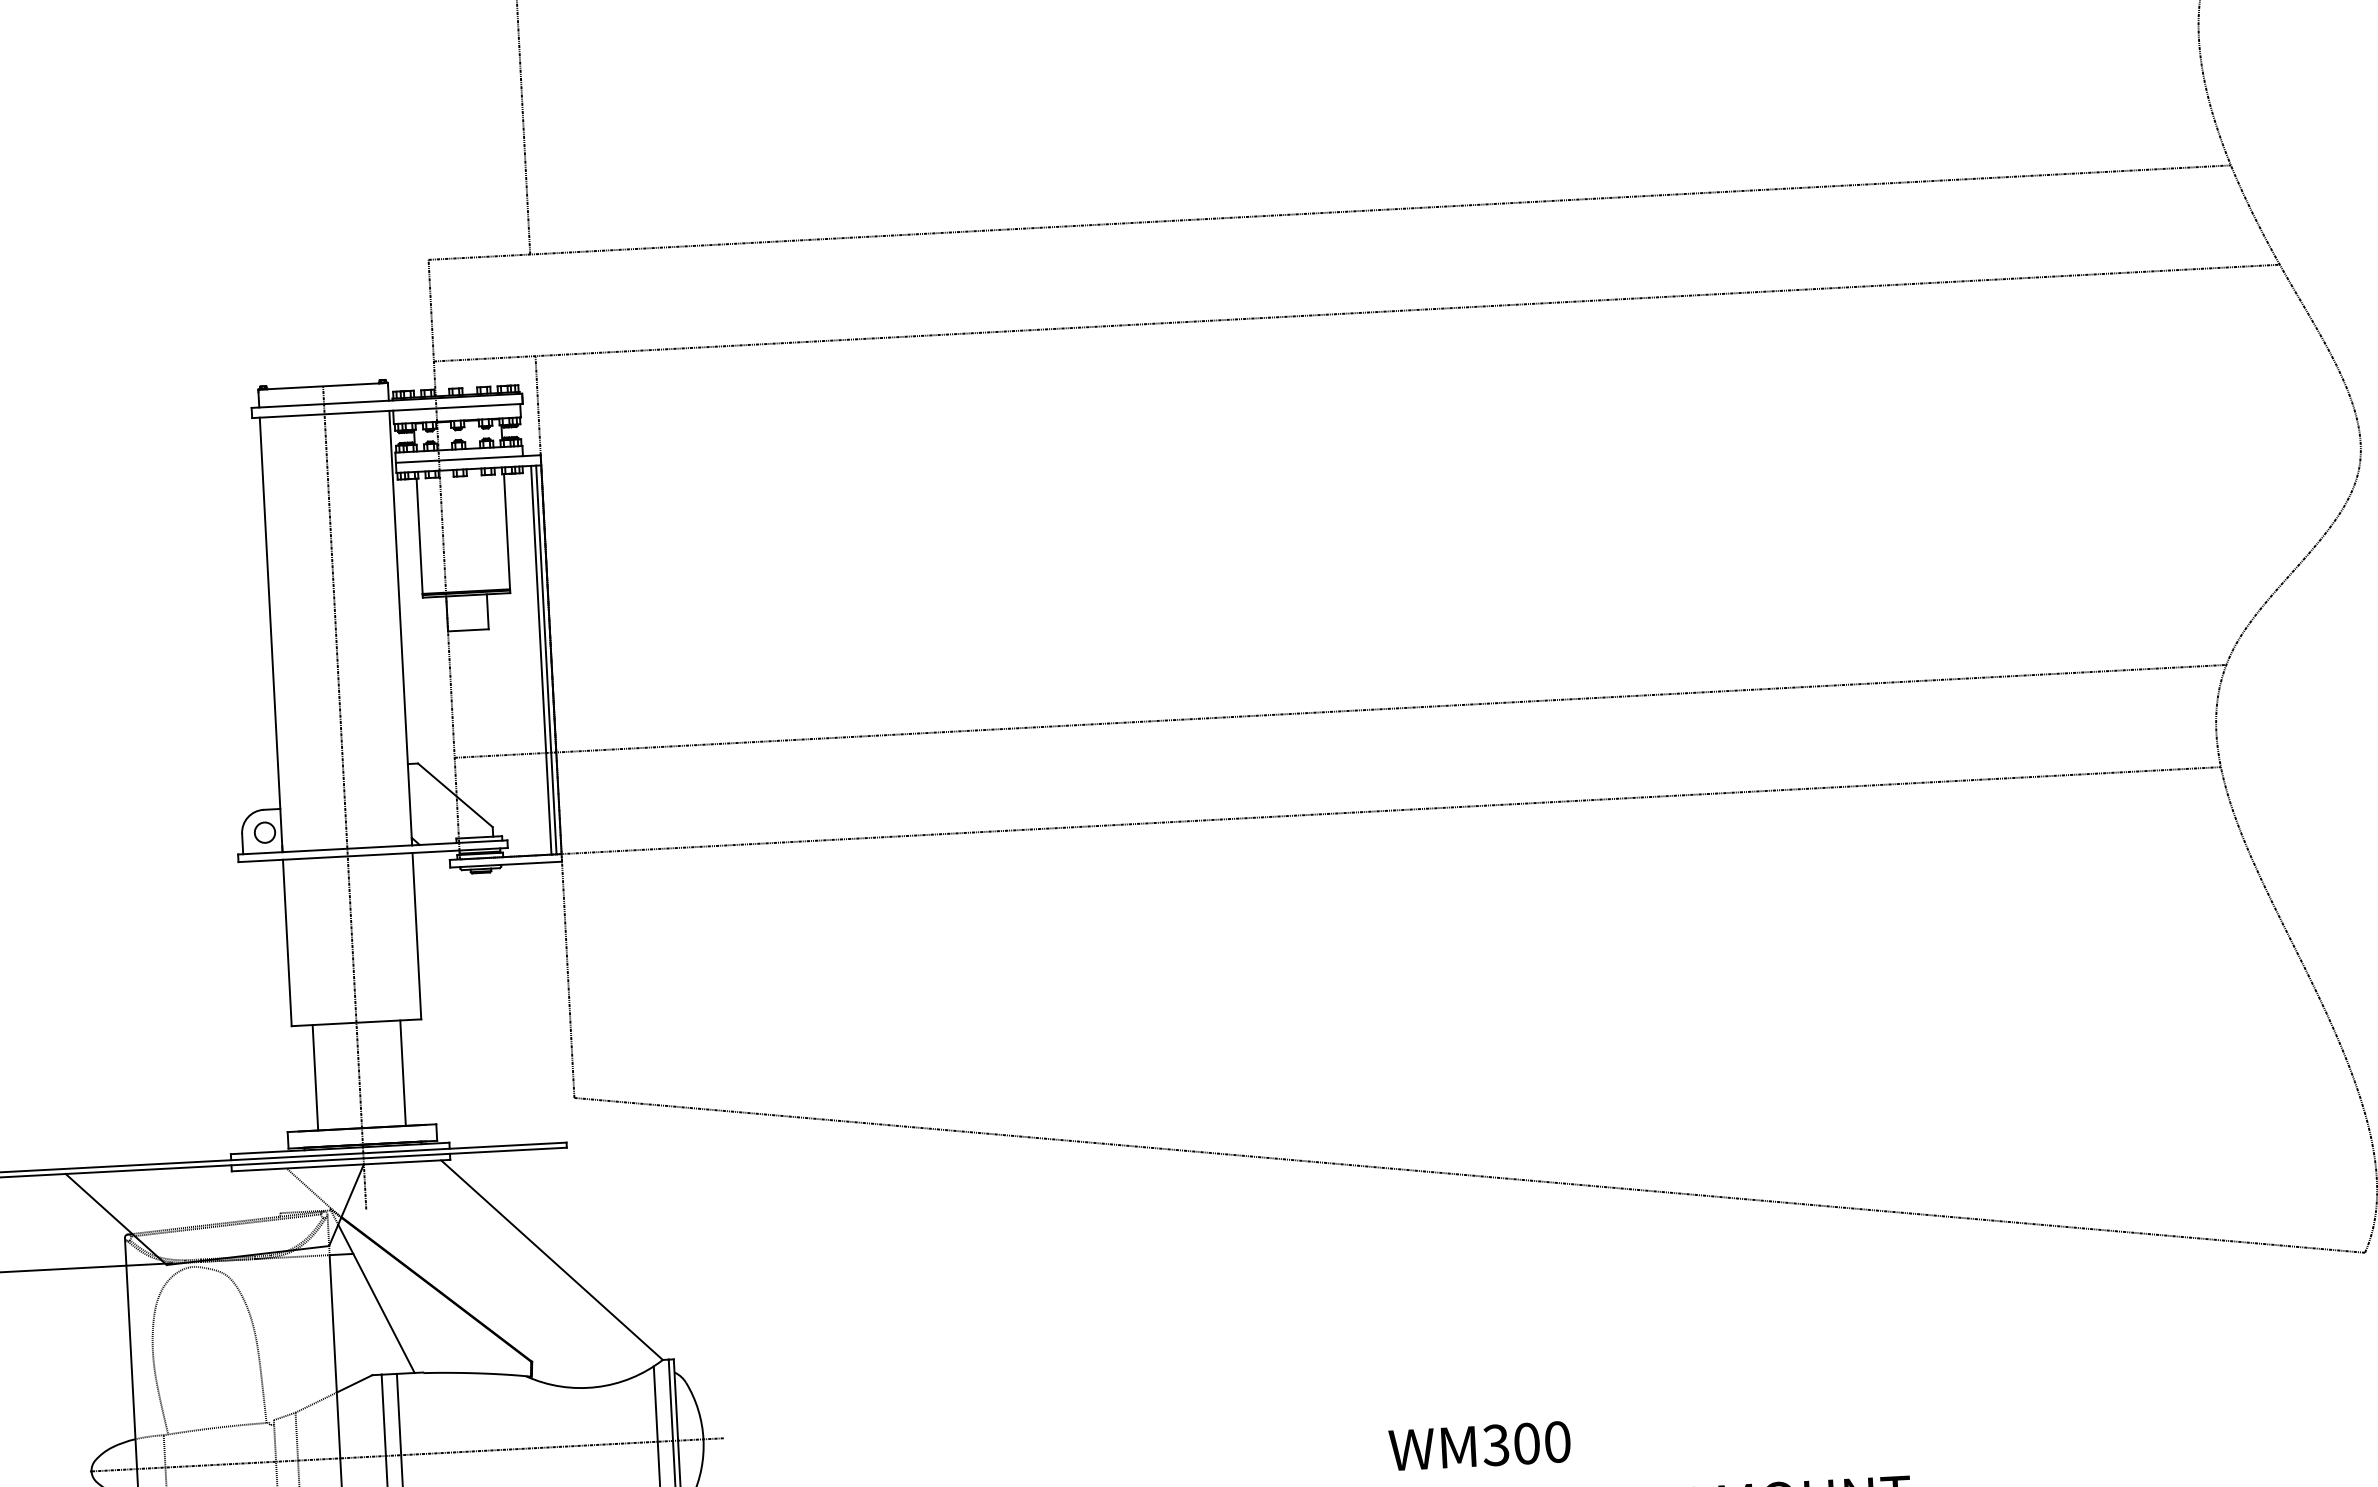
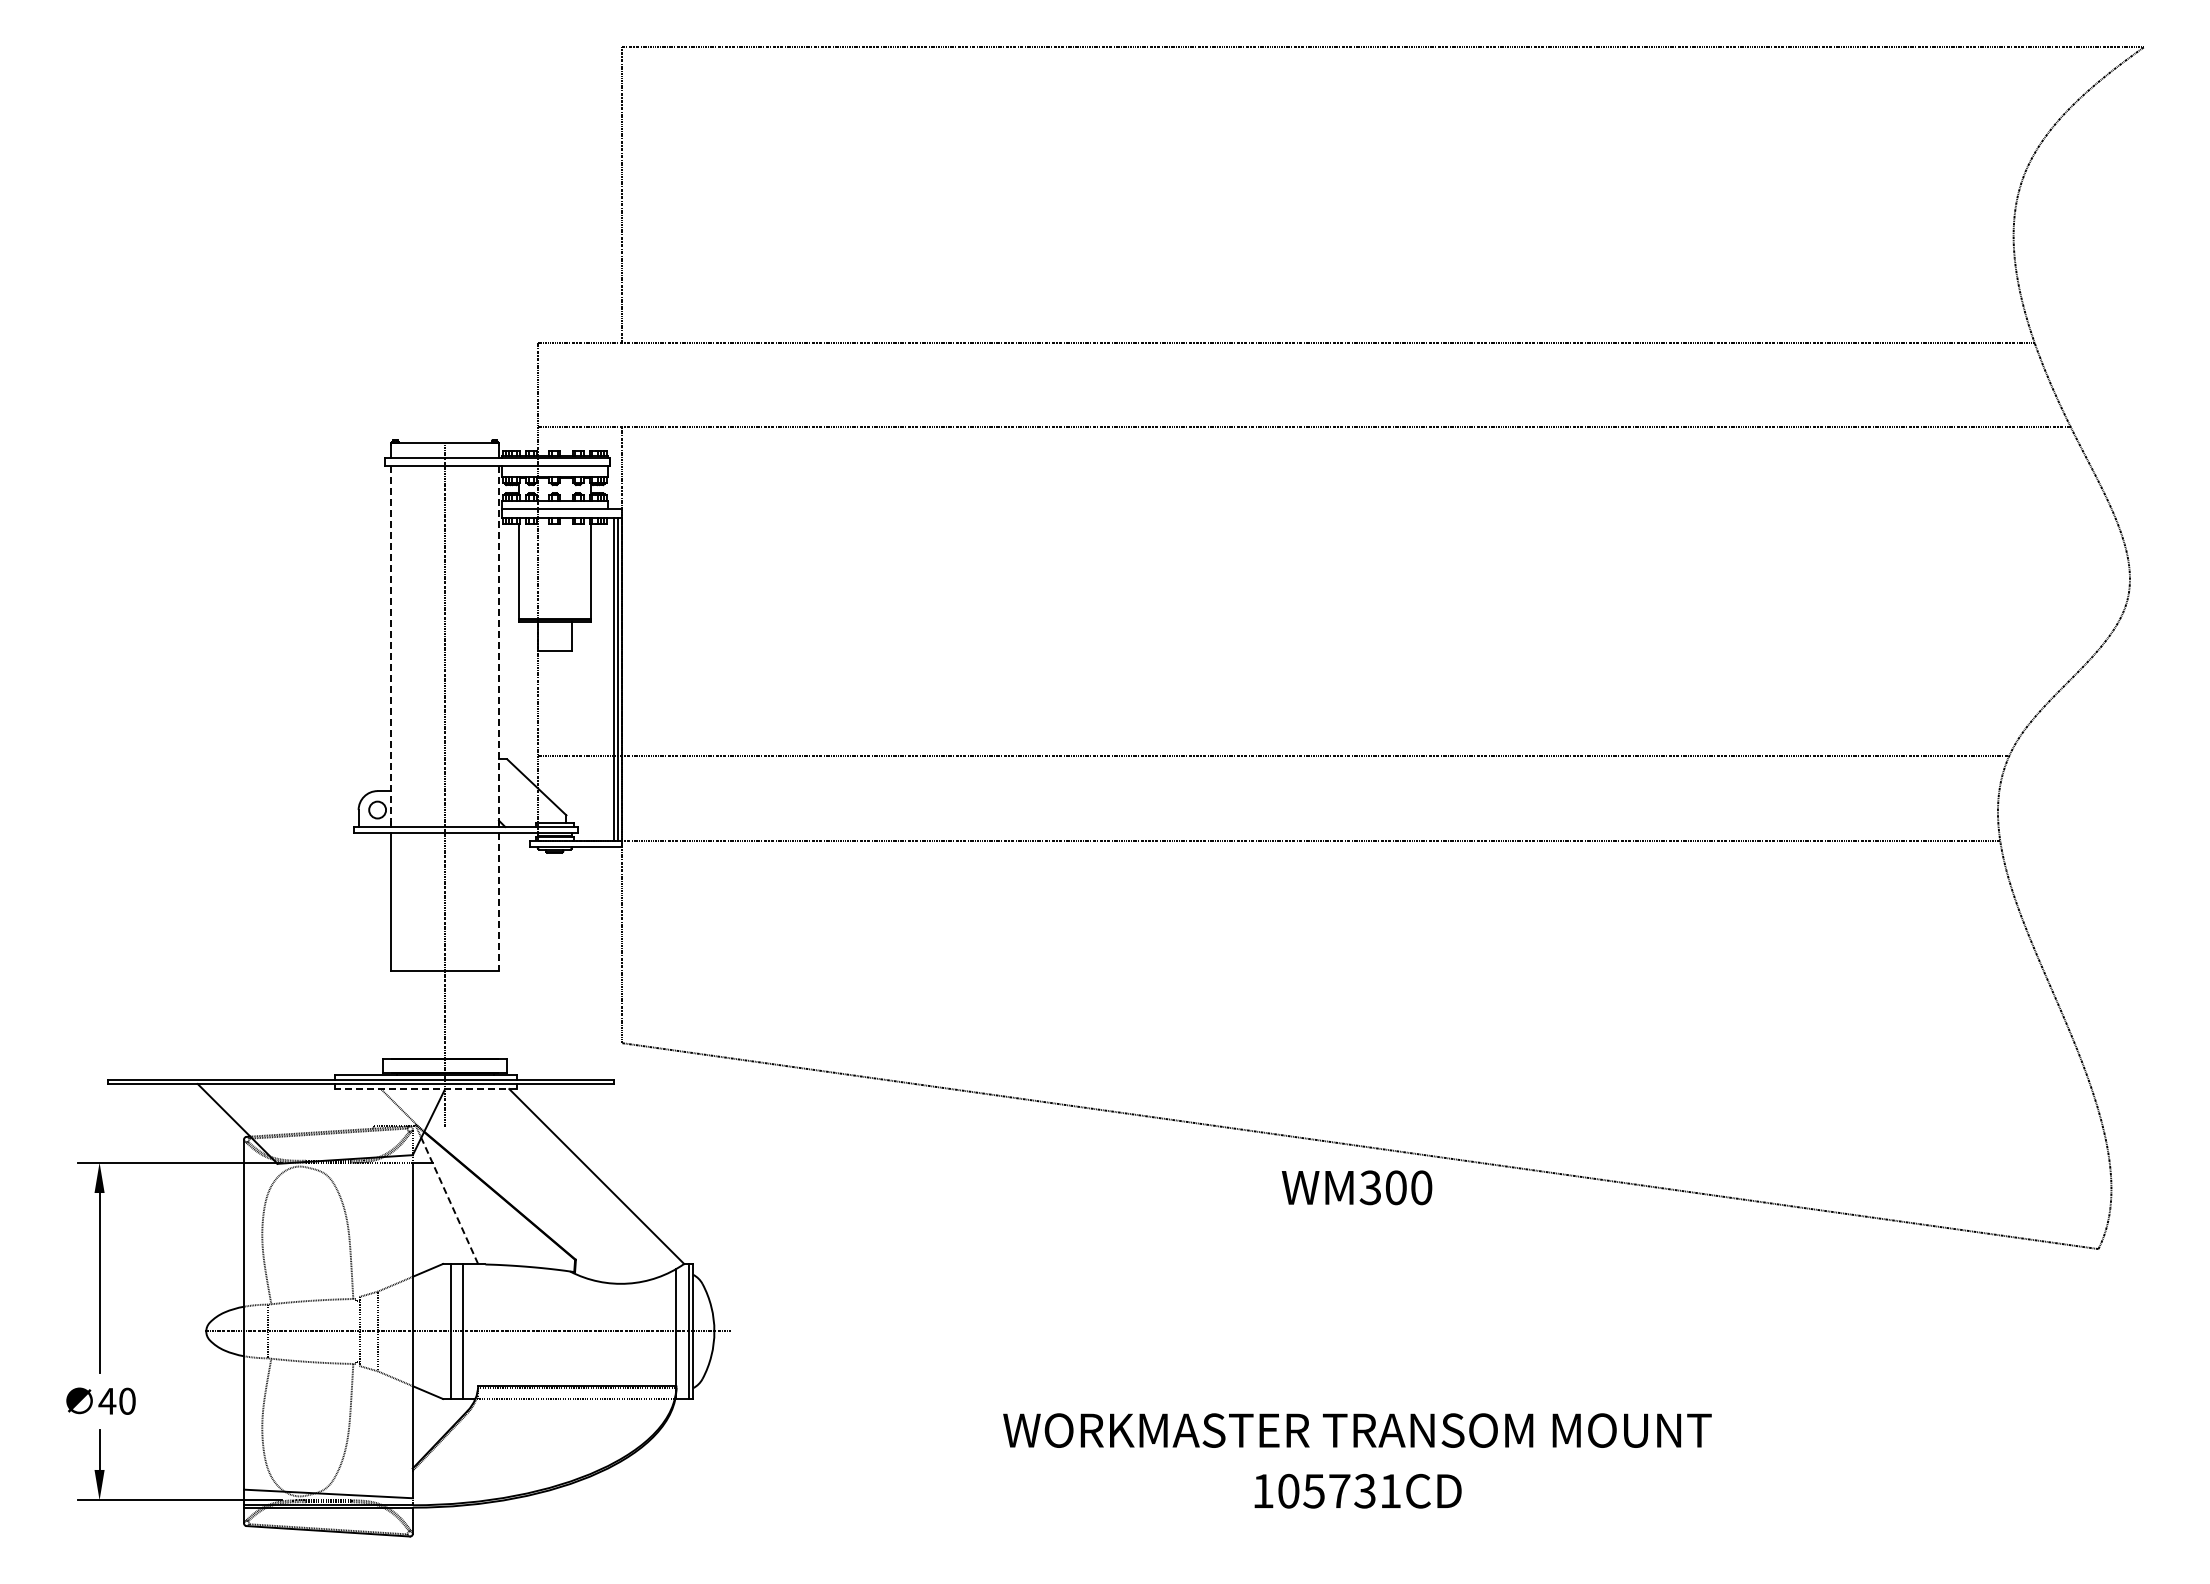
line: (400, 629) -> (498, 647), solid -> dashed
line: (271, 636) -> (391, 647), solid -> dashed
line: (416, 936) -> (498, 902), solid -> dashed
line: (403, 1073) -> (481, 1015), removed
line: (315, 1078) -> (408, 1015), removed
line: (341, 1166) -> (426, 1089), solid -> dashed
line: (376, 1298) -> (449, 1200), solid -> dashed
text: (1479, 1445) -> (1356, 1187), moved

